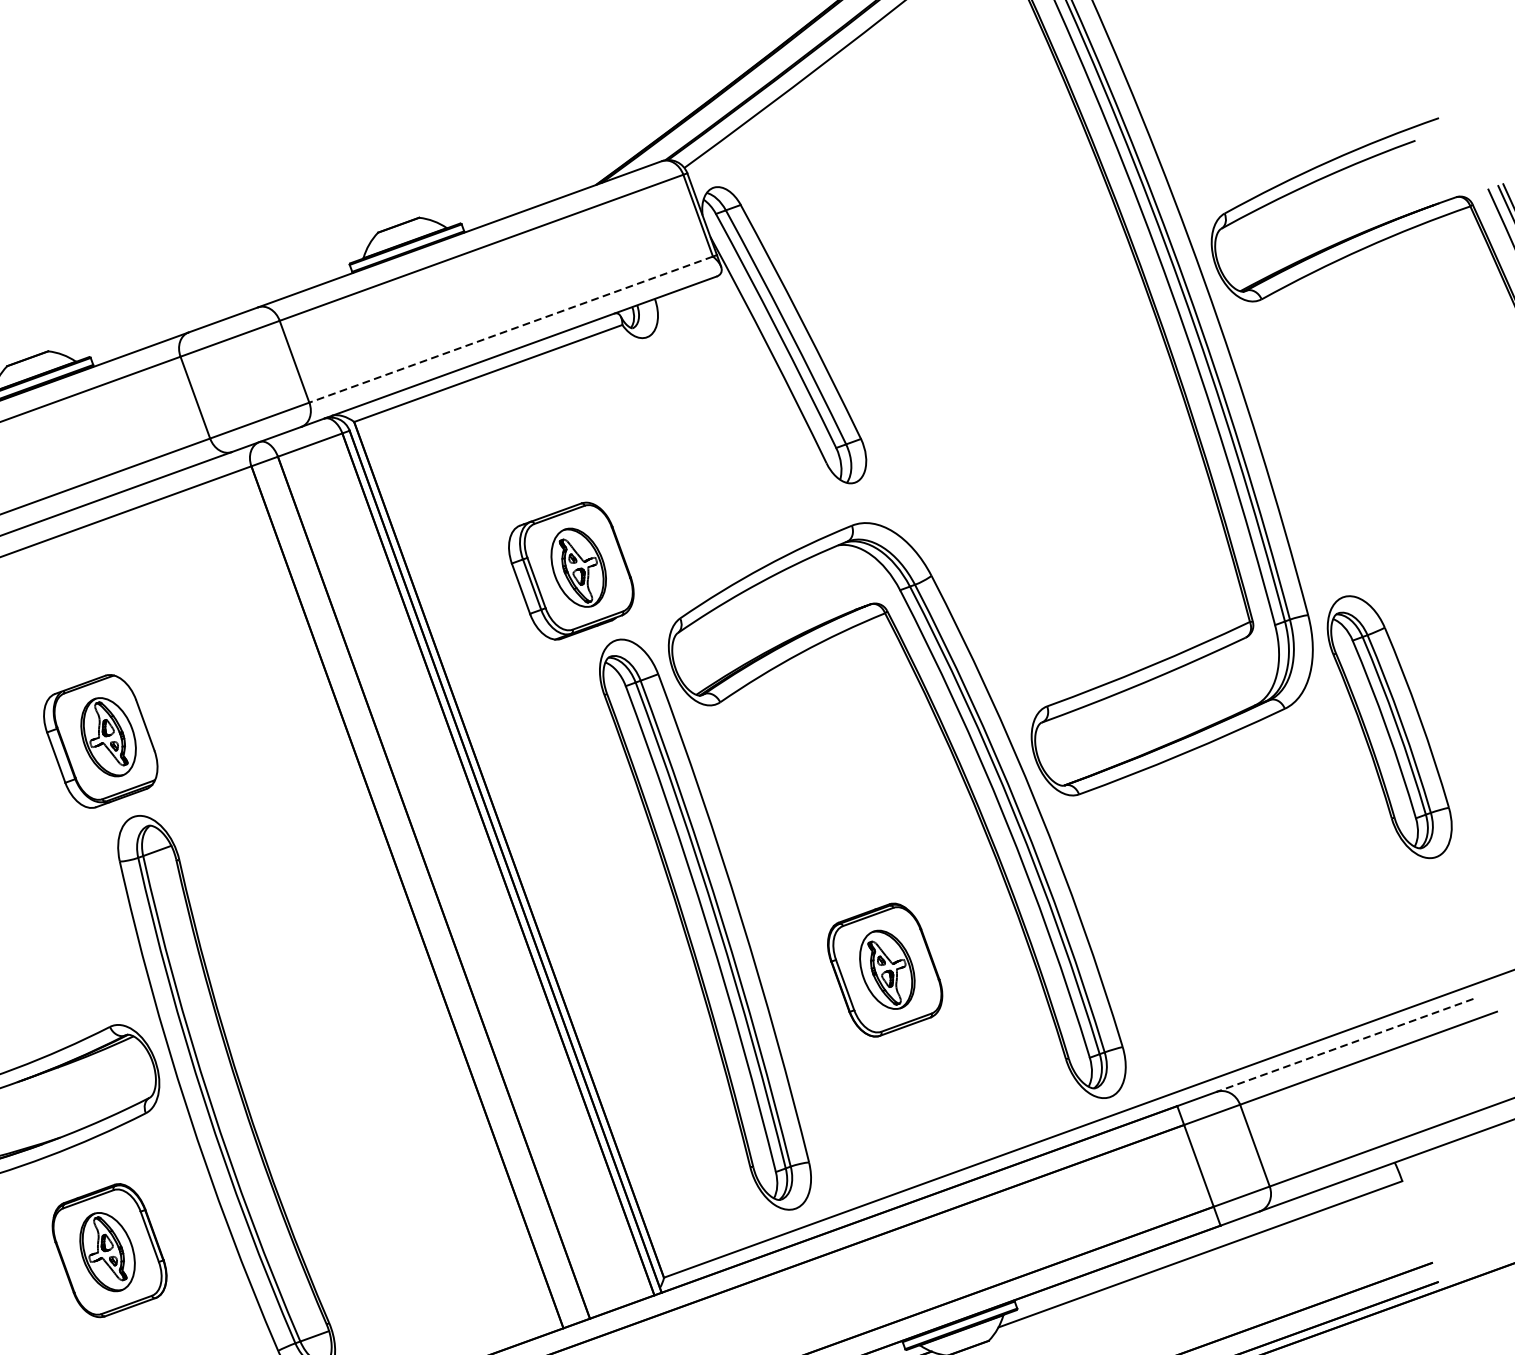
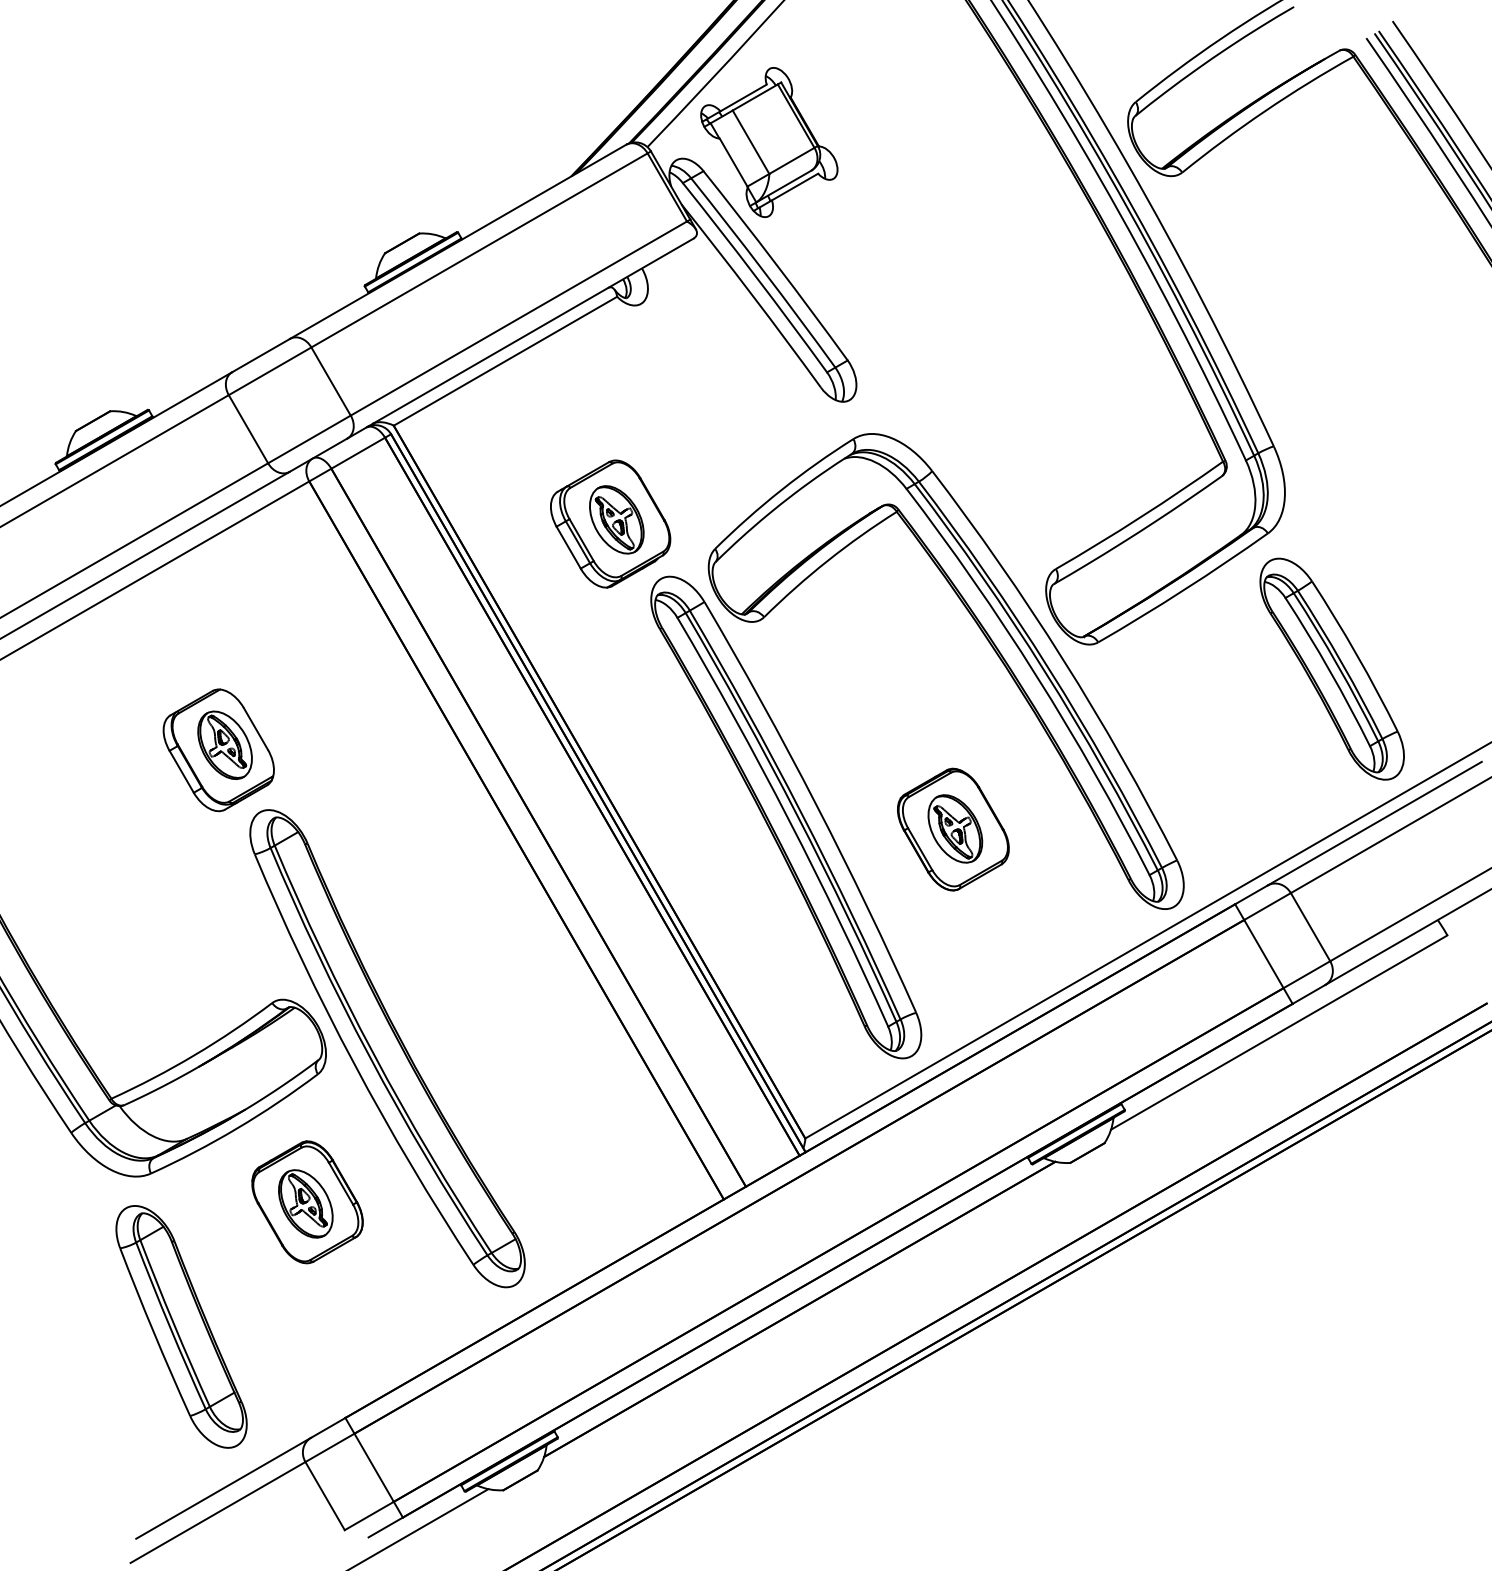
part: (818, 186) -> (769, 142), added
line: (510, 329) -> (518, 318), dashed -> solid
part: (1389, 726) -> (1331, 668), moved
line: (1344, 1045) -> (1374, 823), dashed -> solid

